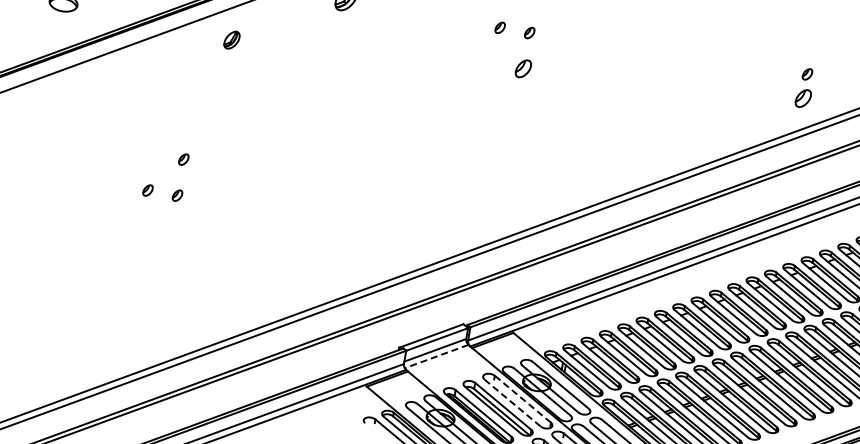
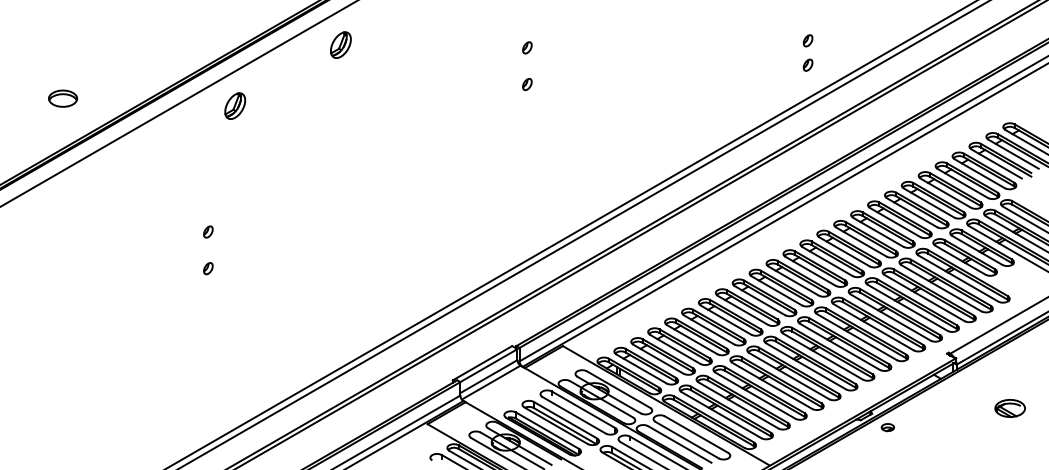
part: (500, 27) -> (497, 47), removed
part: (232, 39) -> (235, 105), size x1.43
part: (523, 69) -> (527, 84), size x0.62
part: (802, 97) -> (807, 64), size x0.62
part: (148, 190) -> (178, 268), removed
line: (436, 356) -> (491, 382), dashed -> solid
line: (522, 398) -> (583, 409), dashed -> solid
line: (512, 403) -> (574, 415), dashed -> solid

